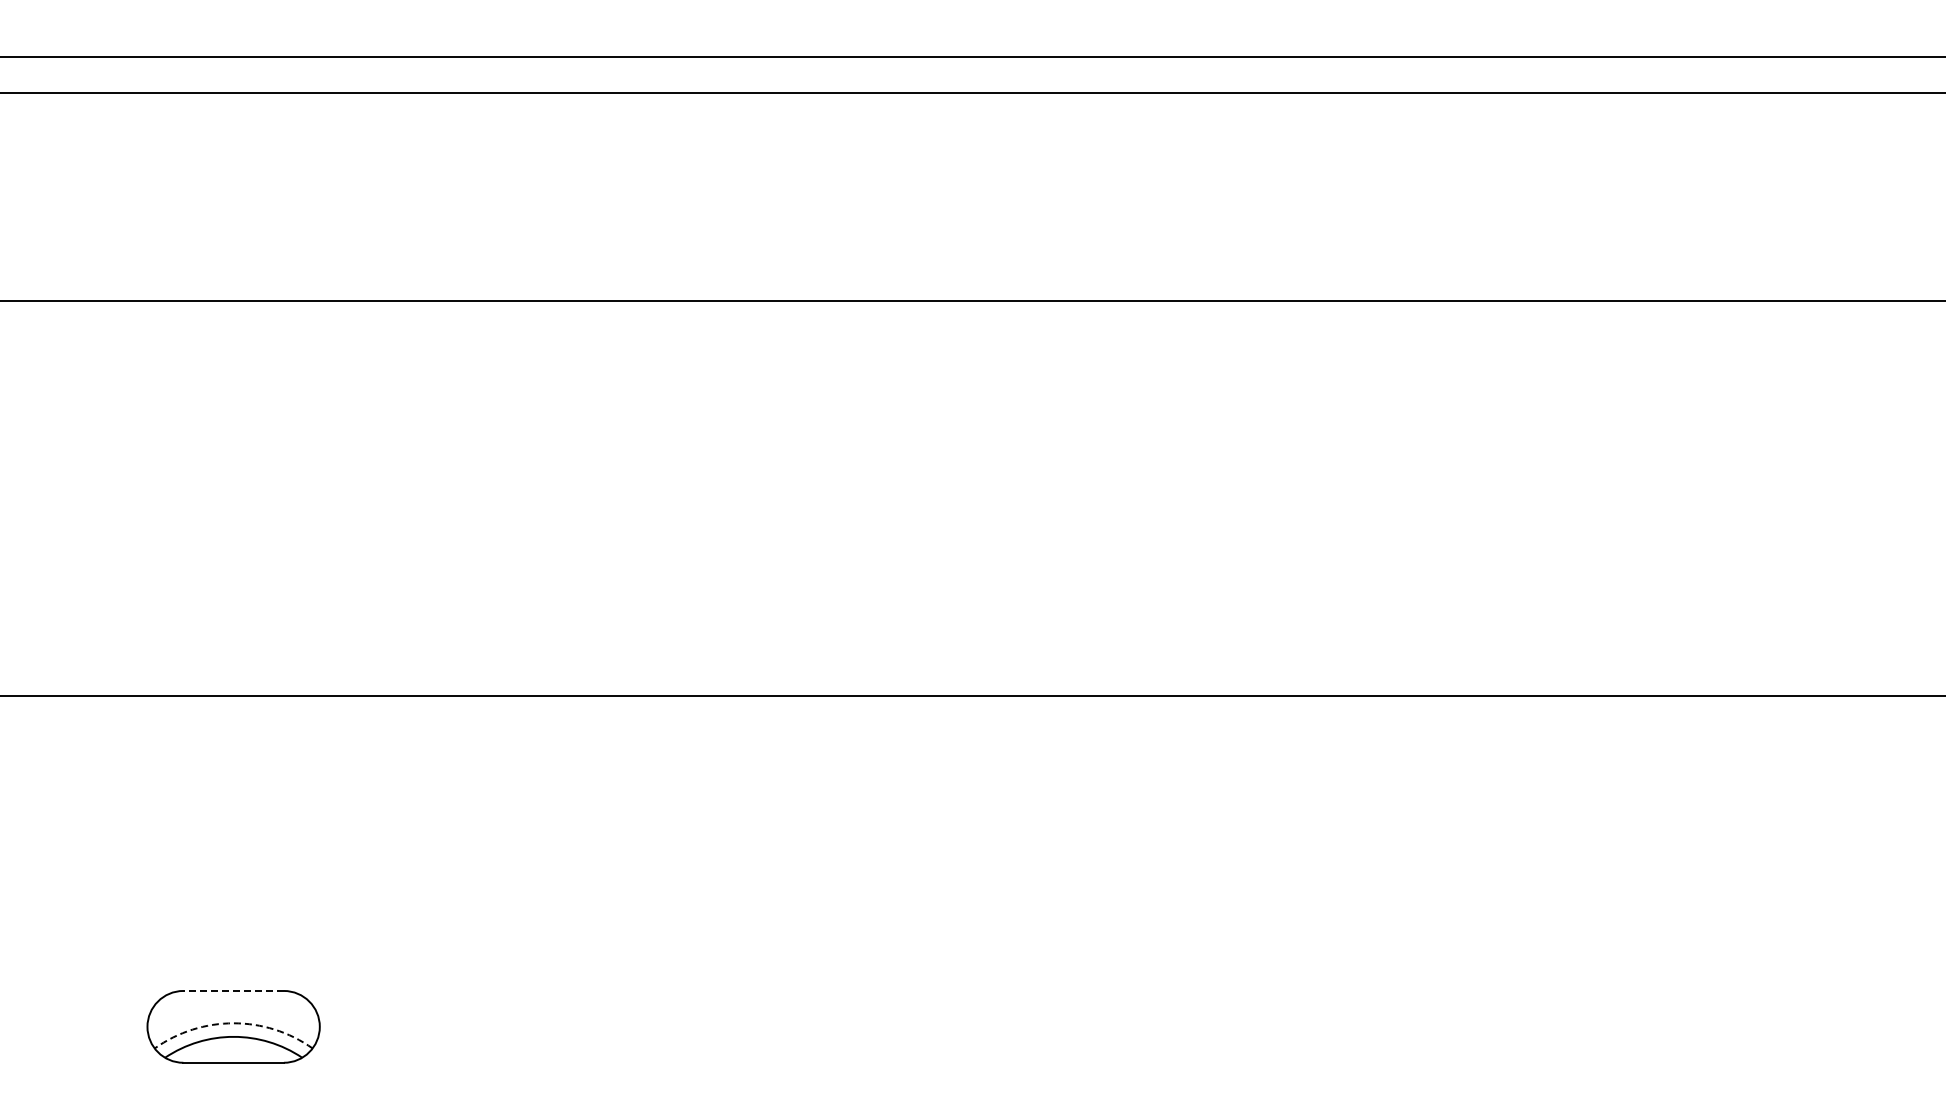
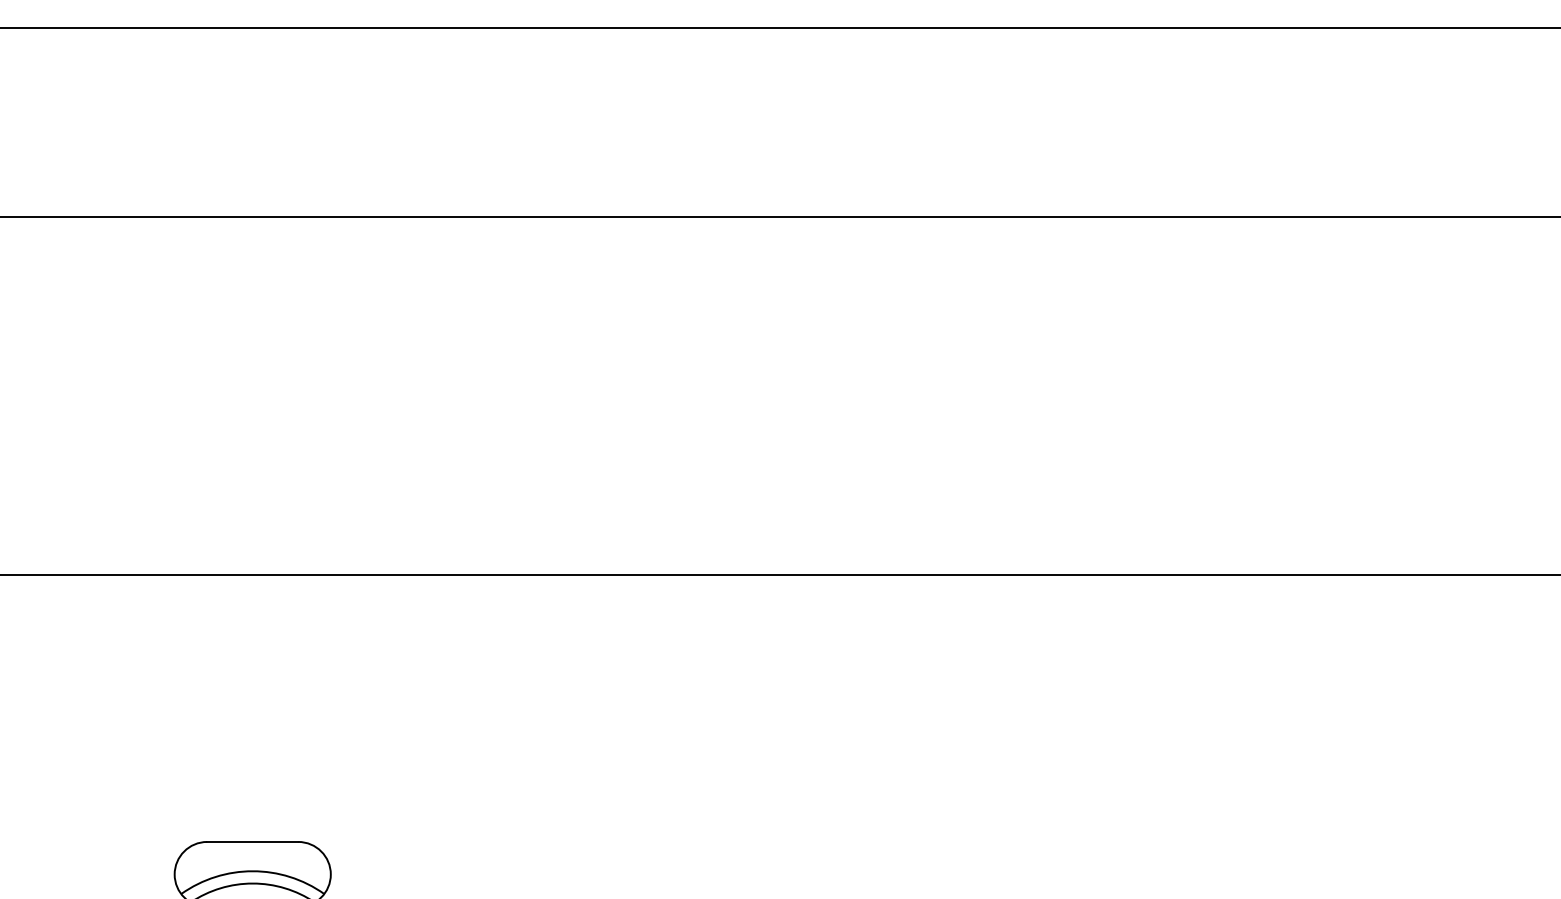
line: (233, 990) -> (252, 841), dashed -> solid
arc: (233, 1023) -> (252, 871), dashed -> solid

